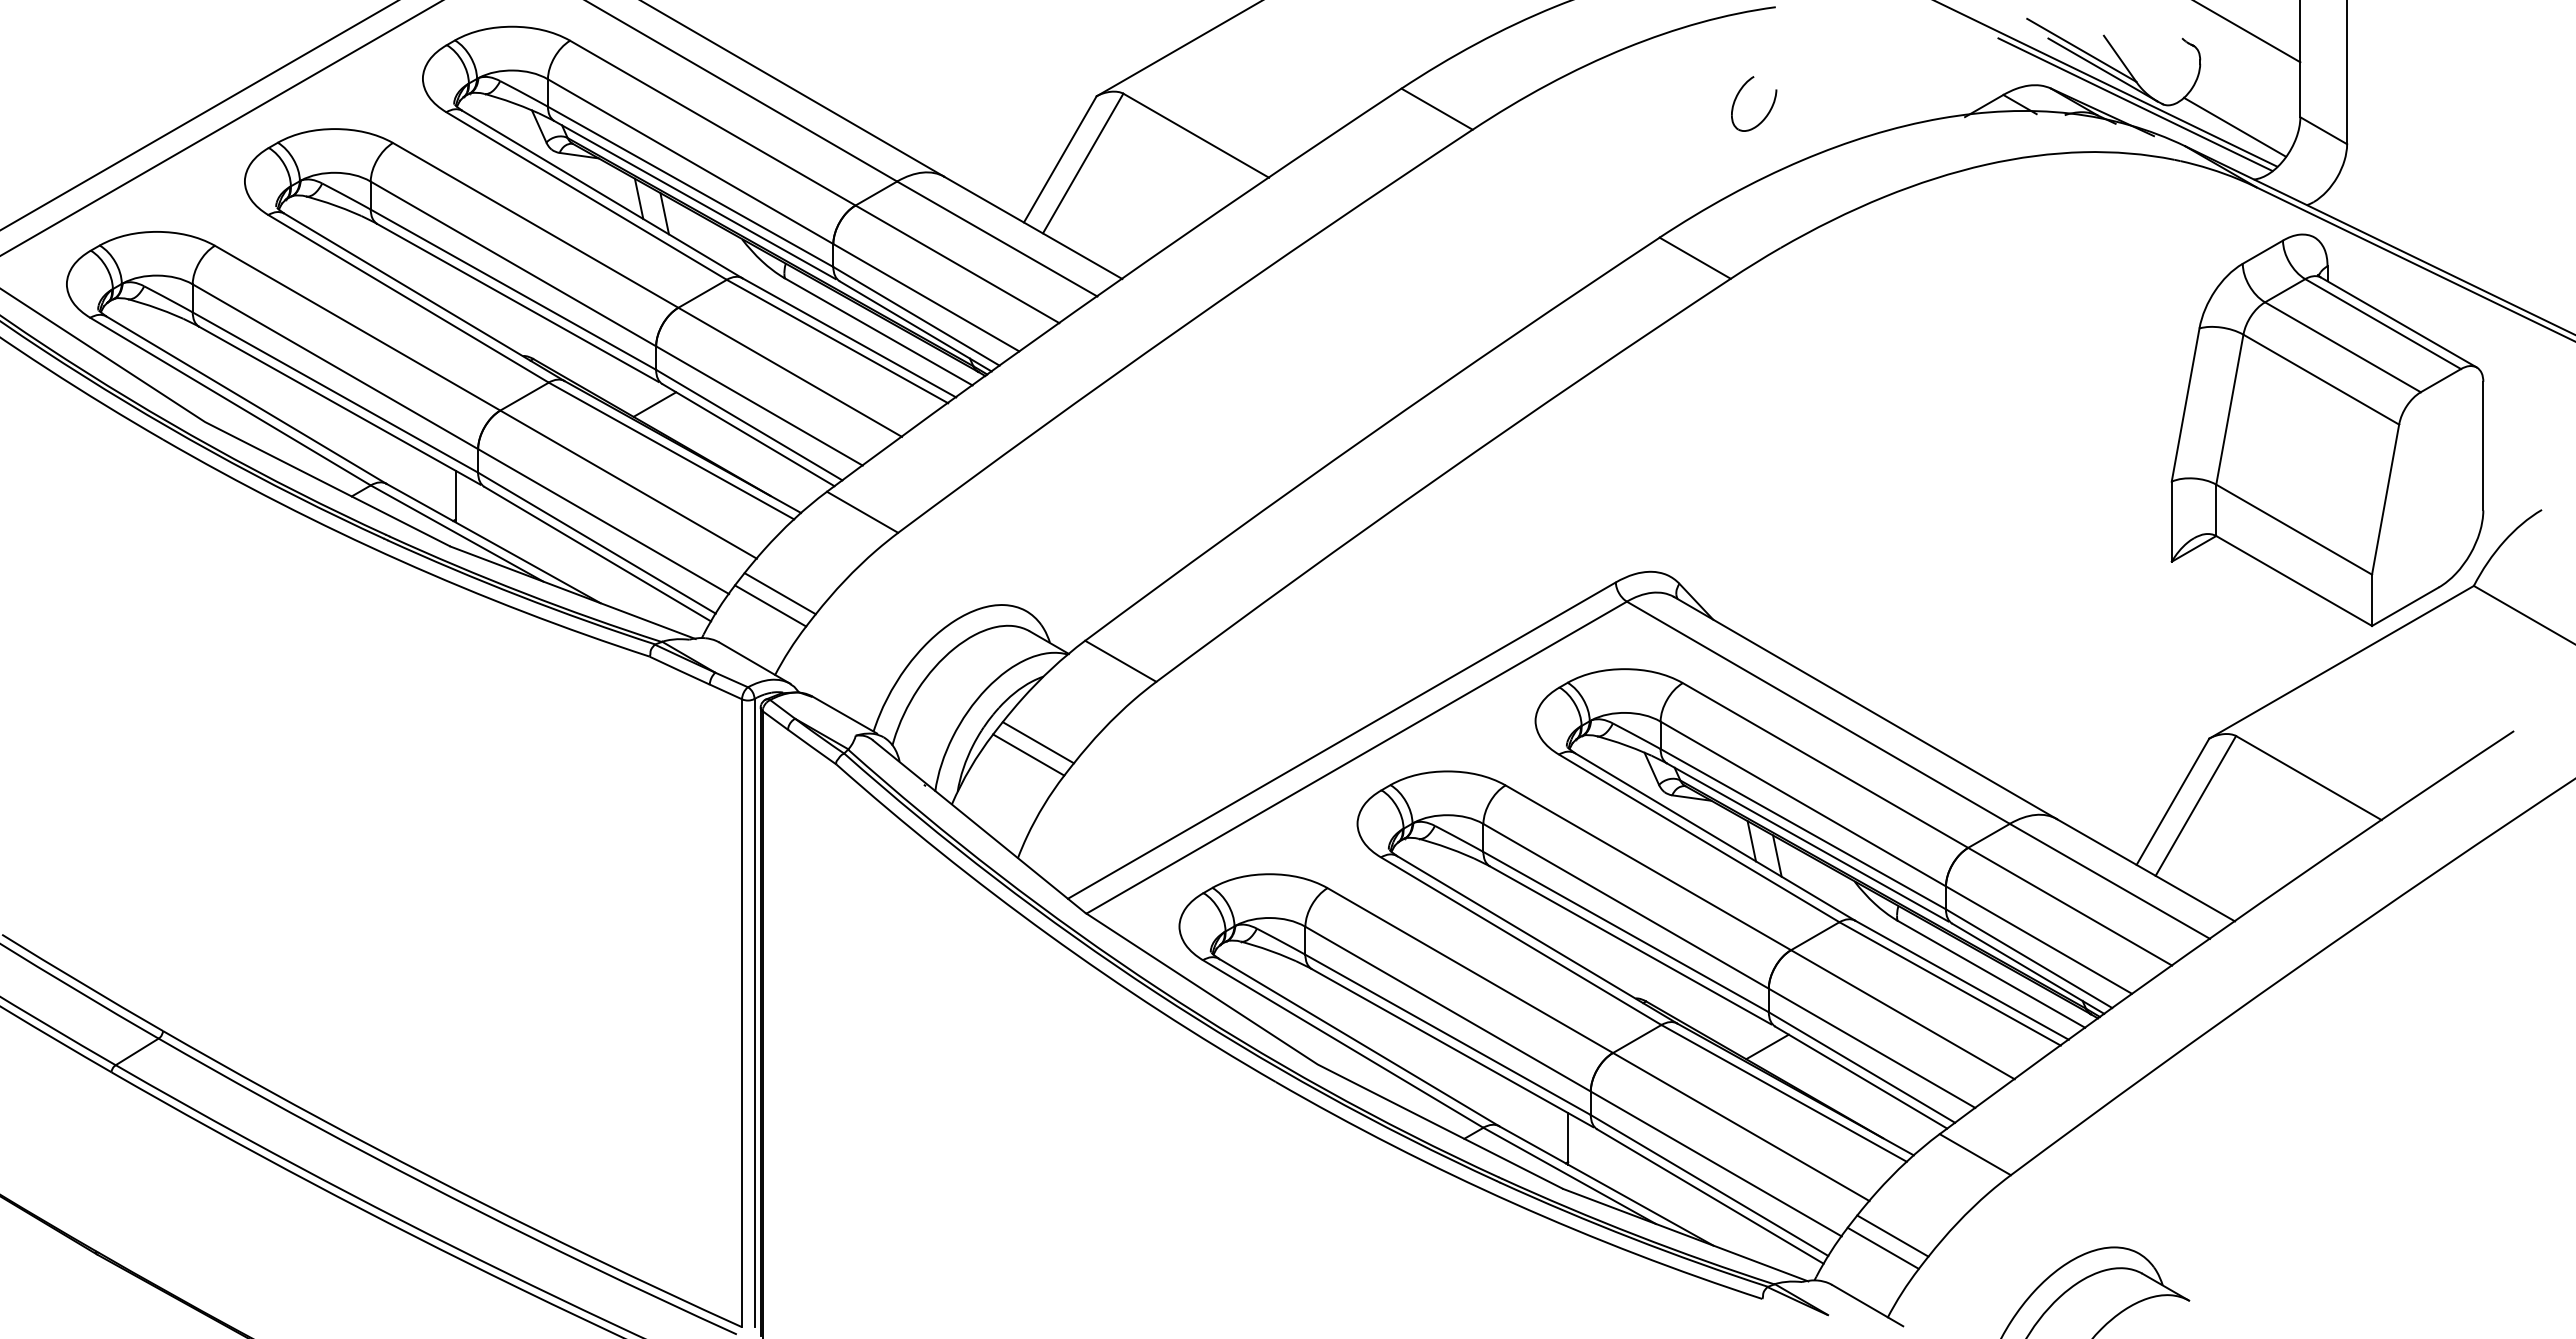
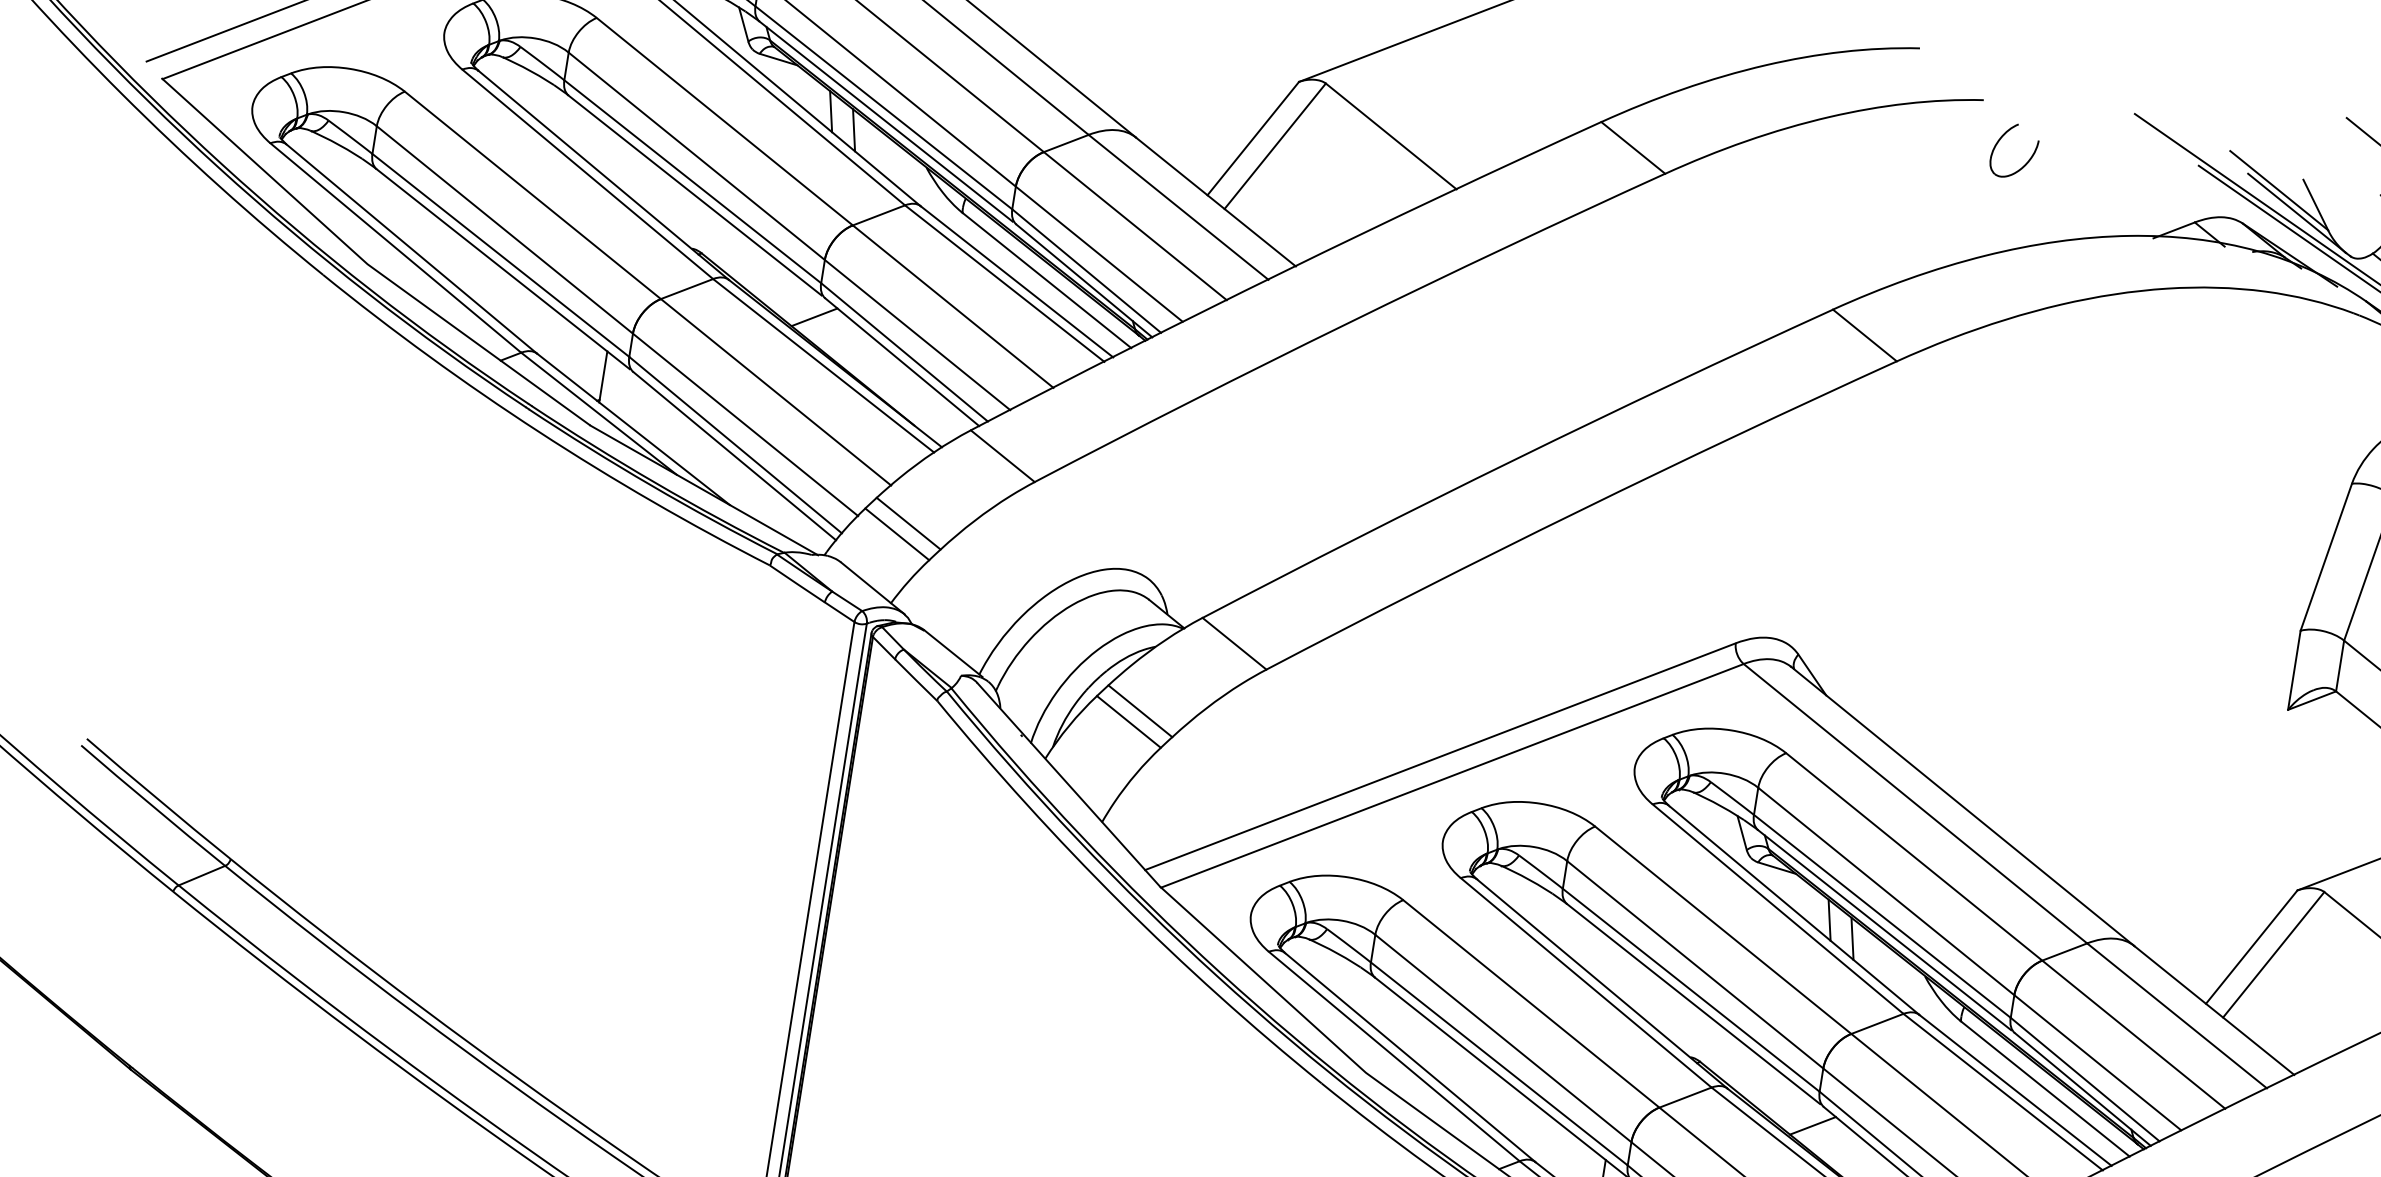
part: (1768, 111) -> (2027, 161), moved

